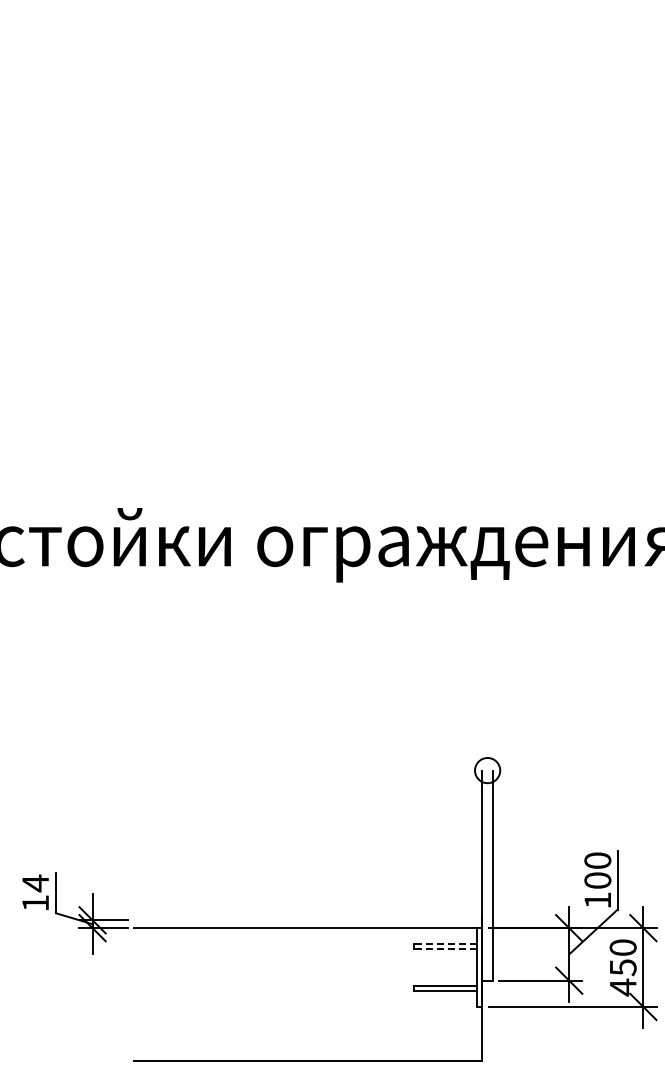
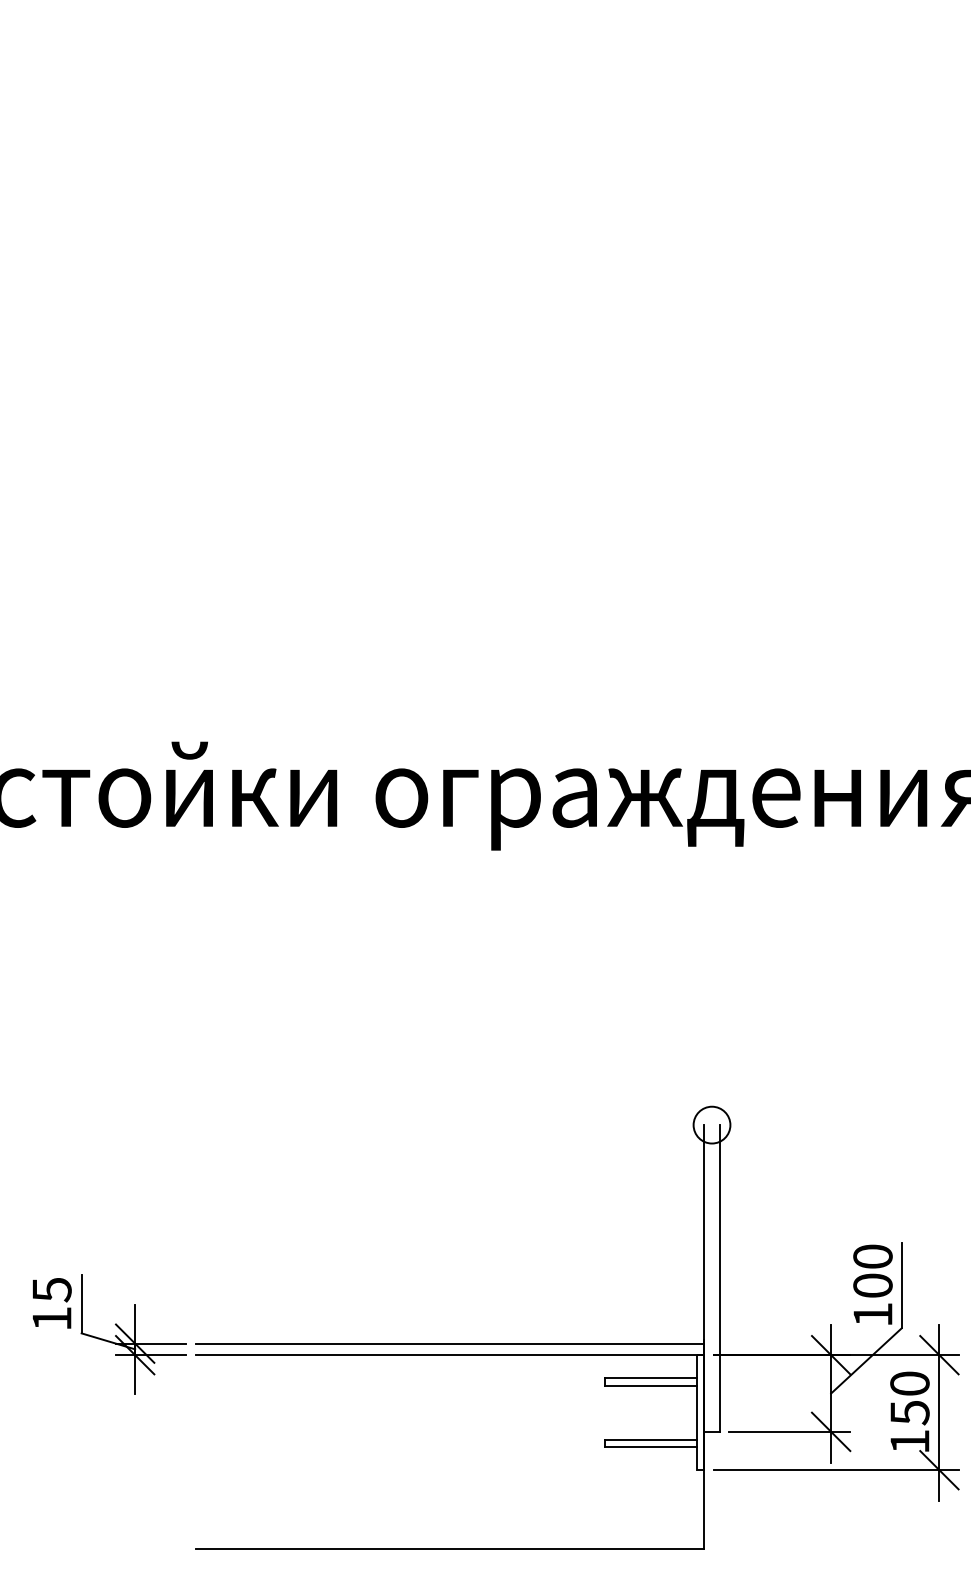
text: (35, 883) -> (51, 1289), 14 -> 15
line: (308, 920) -> (450, 1343), added
line: (445, 943) -> (650, 1377), dashed -> solid
line: (445, 949) -> (650, 1386), dashed -> solid
text: (623, 987) -> (910, 1441), 450 -> 150

